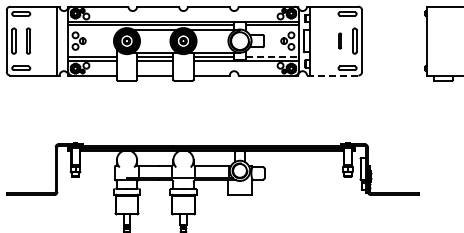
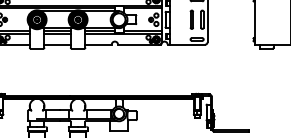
part: (339, 40) -> (191, 19), size x1.67
line: (272, 56) -> (142, 30), dashed -> solid
line: (332, 75) -> (186, 44), dashed -> solid

